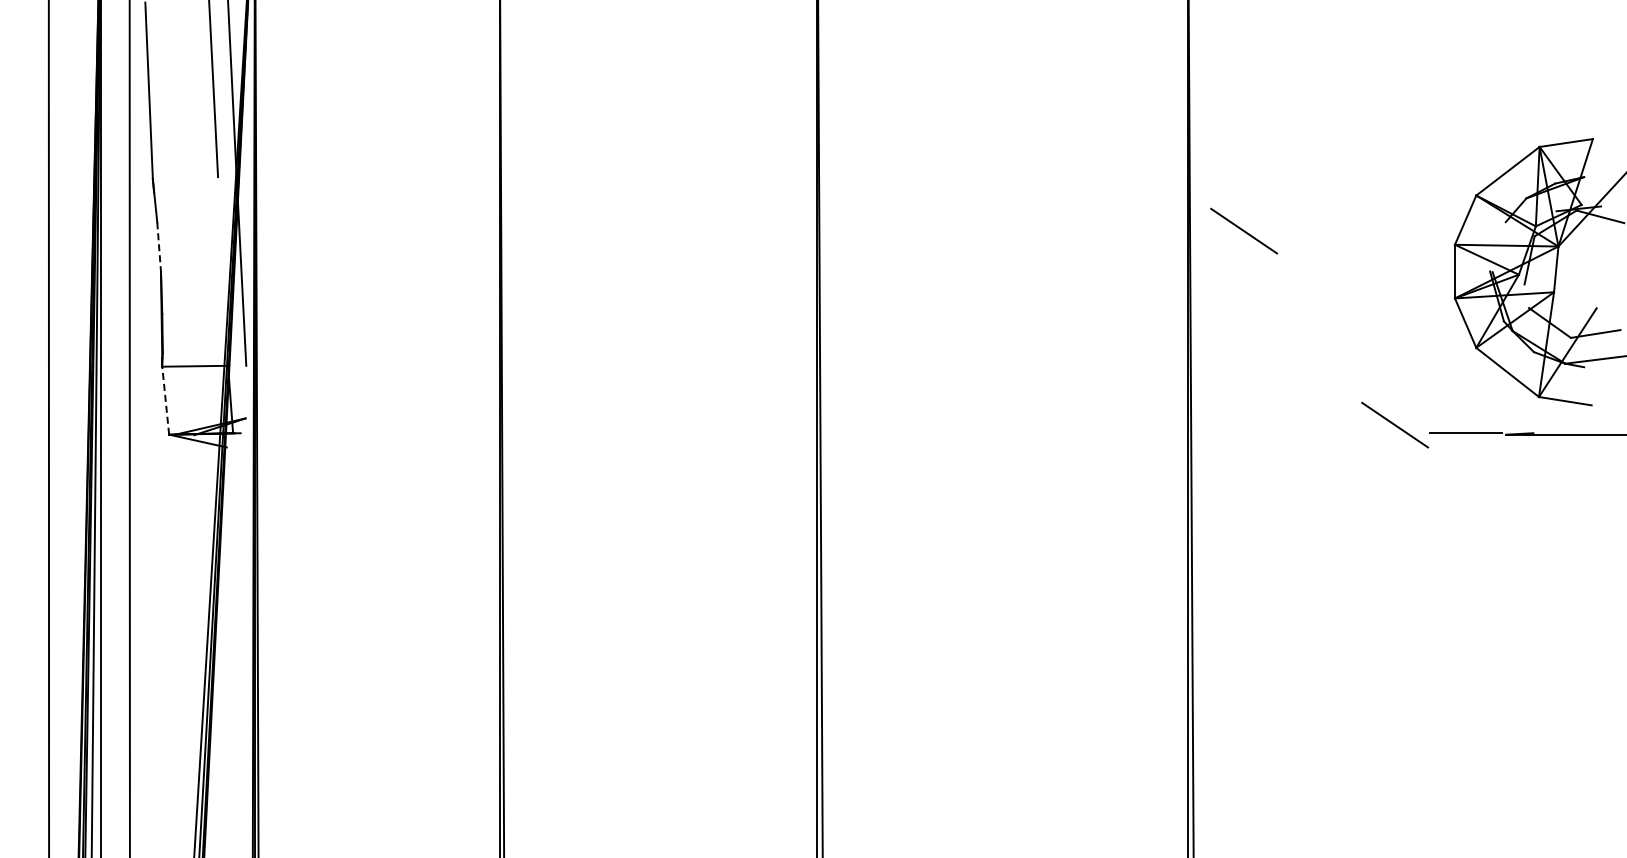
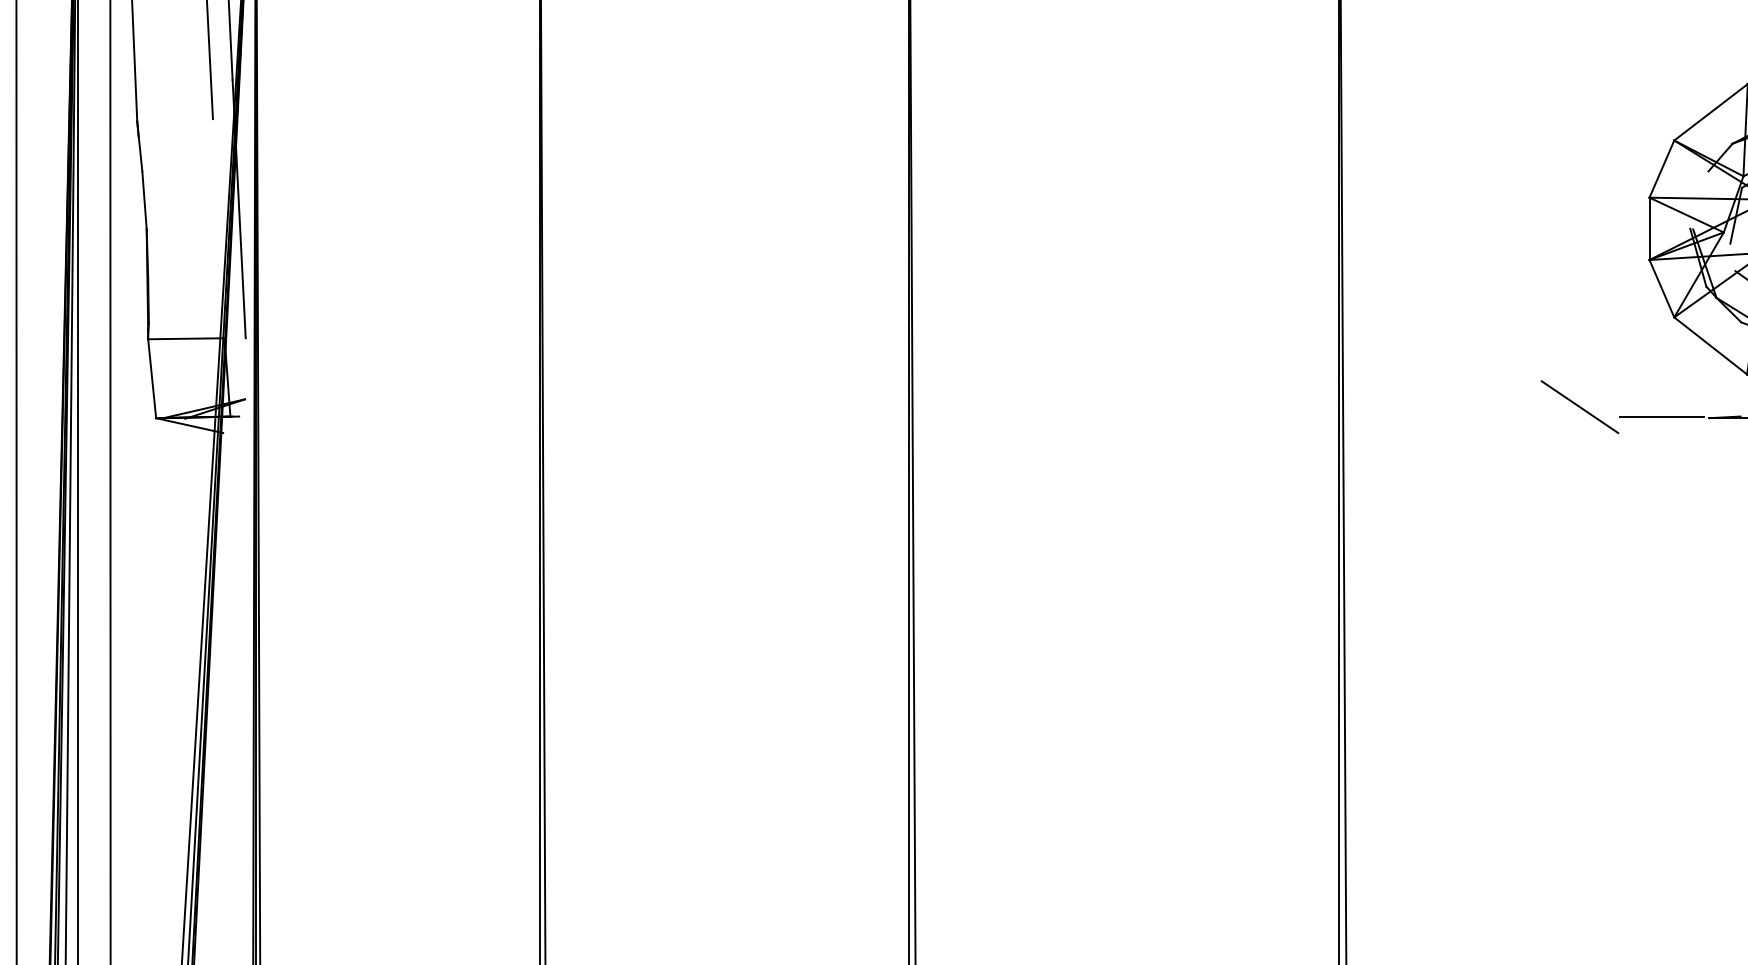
line: (1244, 230) -> (1405, 181), removed
line: (159, 247) -> (144, 200), dashed -> solid
line: (165, 400) -> (151, 378), dashed -> solid

